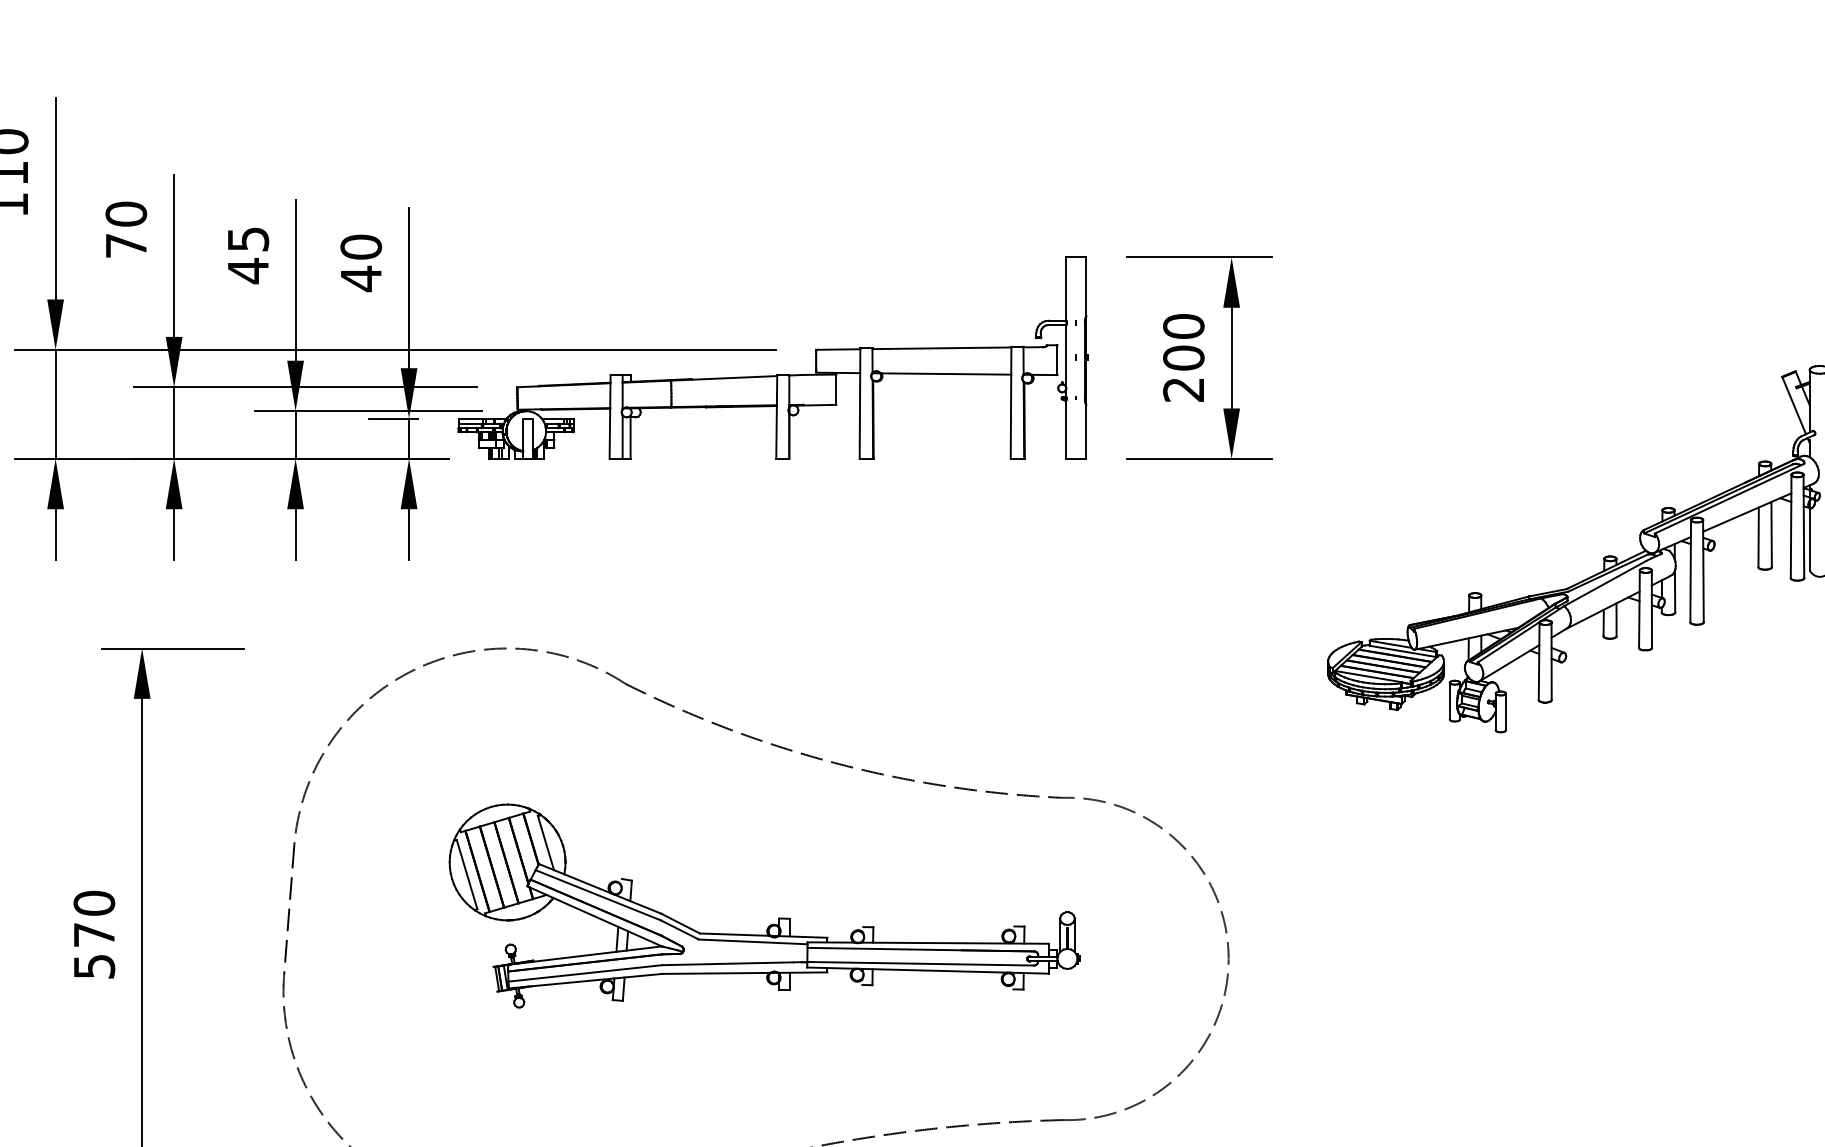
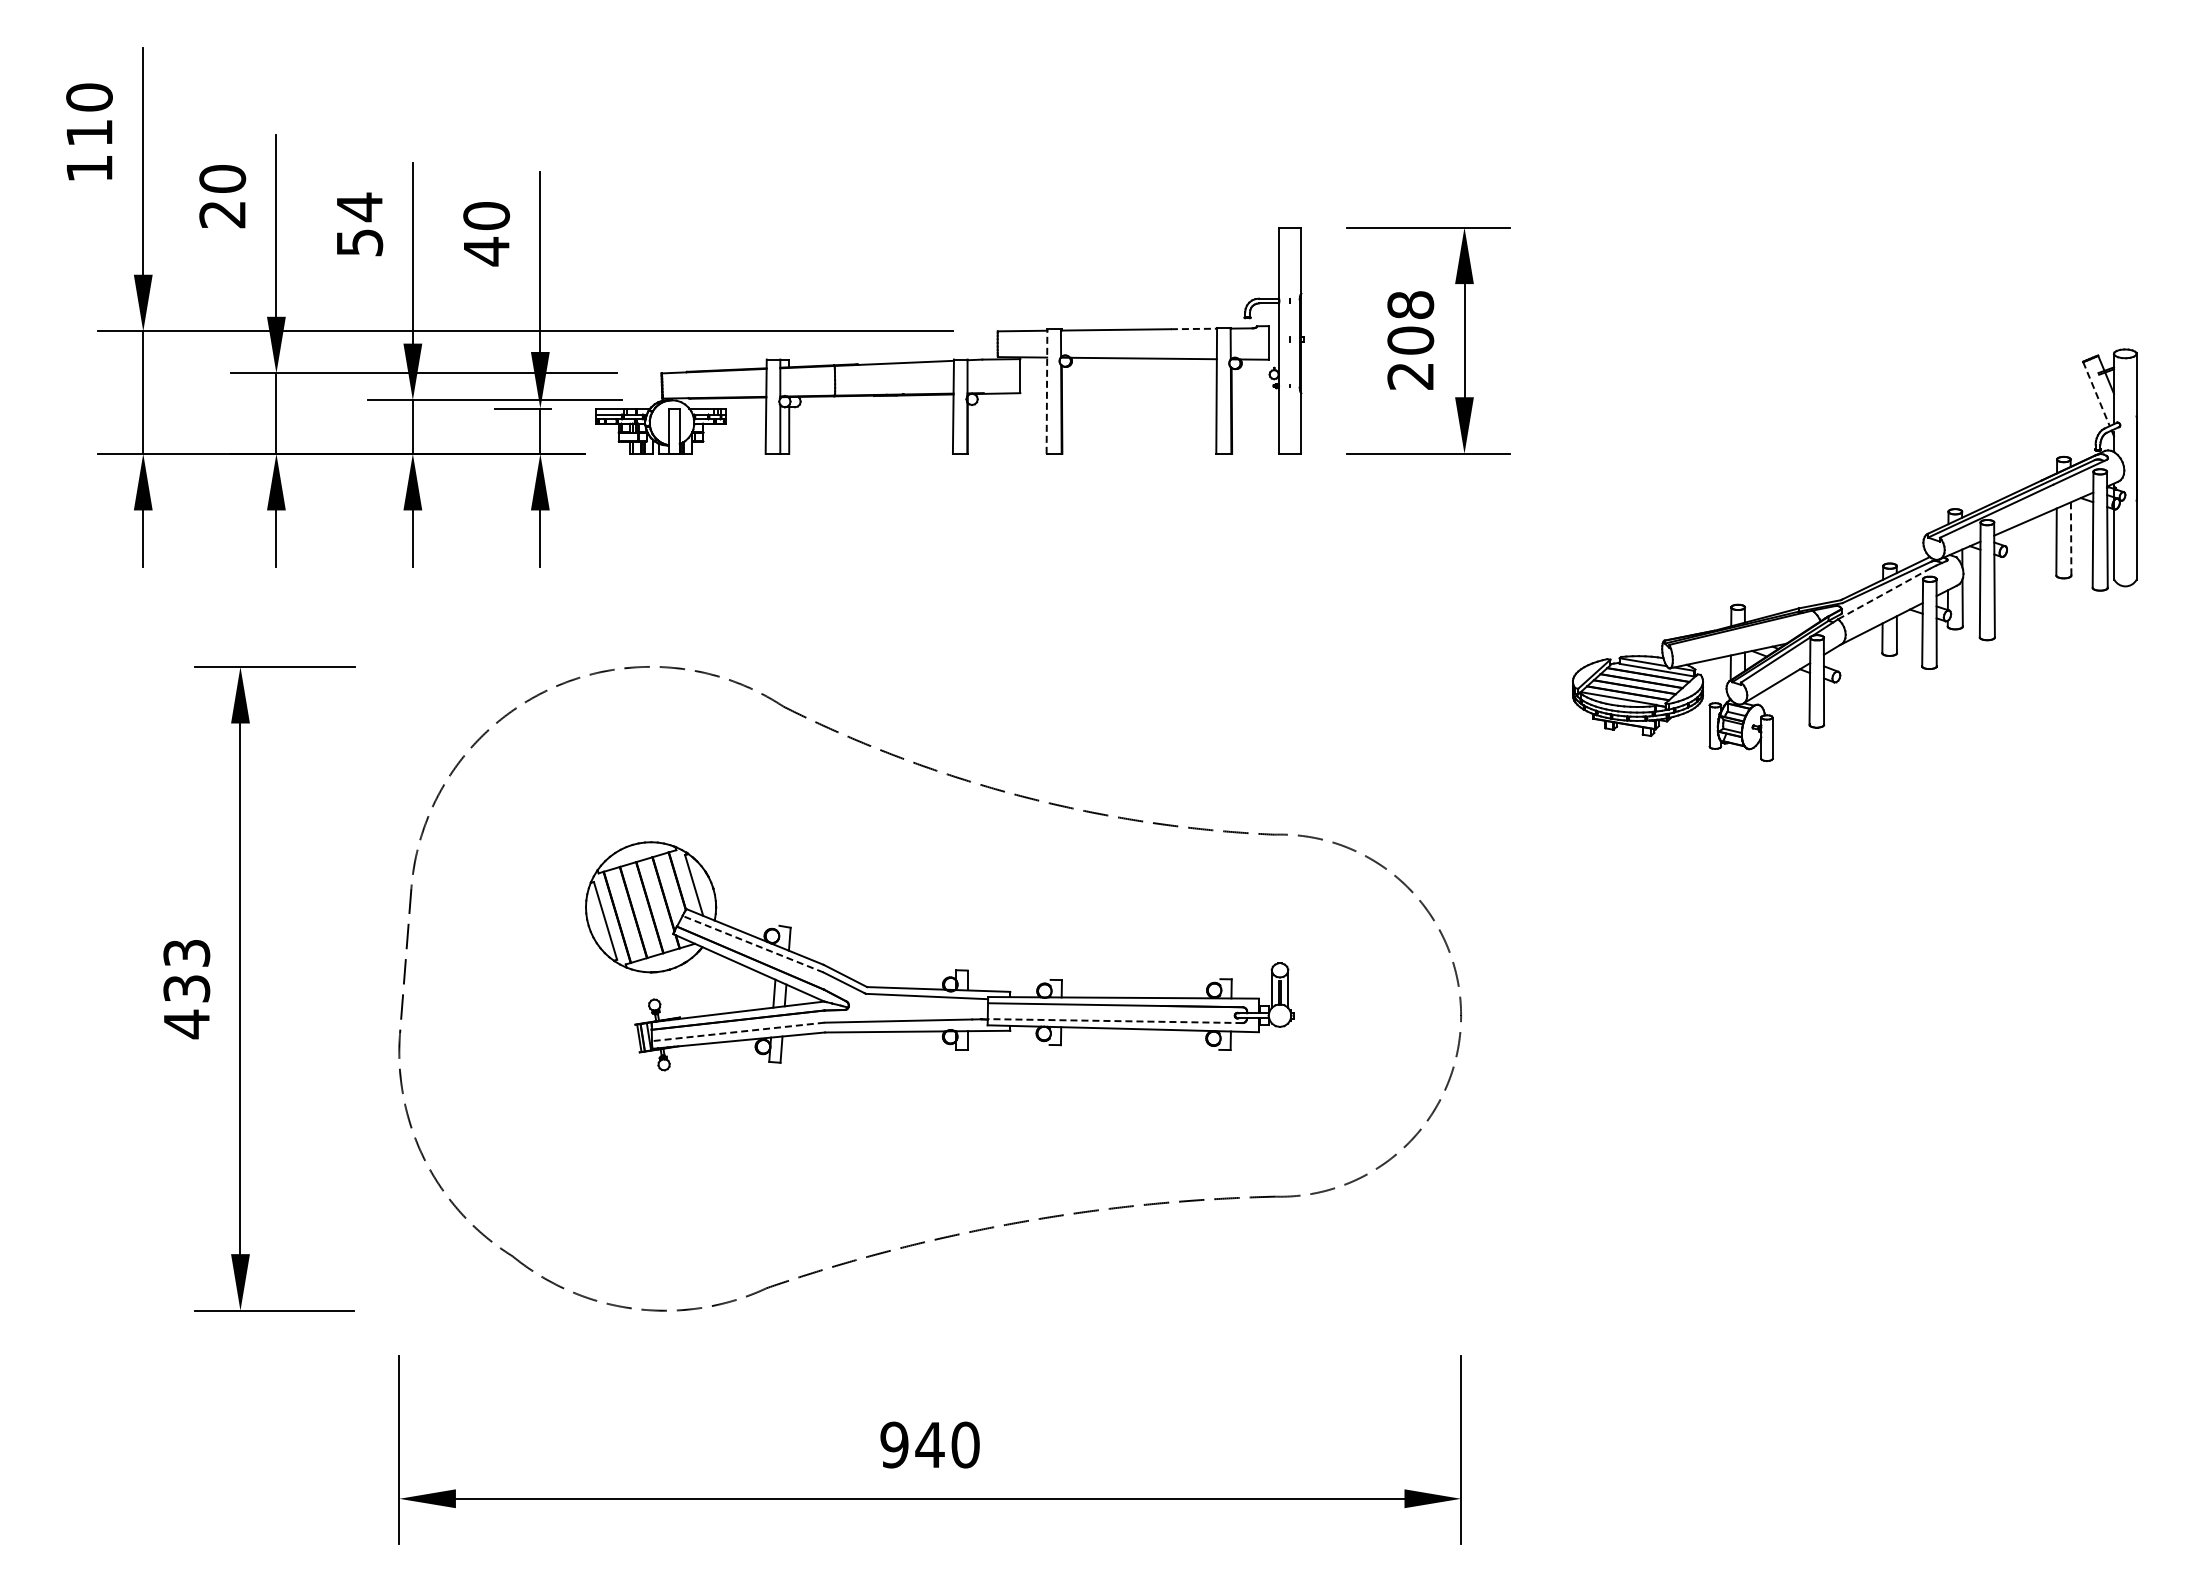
text: (126, 245) -> (222, 214), 70 -> 20
text: (248, 254) -> (360, 224), 45 -> 54
text: (1183, 326) -> (1410, 305), 200 -> 208
line: (991, 347) -> (1194, 328), solid -> dashed
line: (859, 403) -> (1046, 391), solid -> dashed
line: (1794, 406) -> (2096, 394), solid -> dashed
line: (1771, 535) -> (2071, 539), solid -> dashed
line: (1605, 583) -> (1884, 593), solid -> dashed
line: (598, 895) -> (753, 944), solid -> dashed
text: (94, 935) -> (186, 989), 570 -> 433
line: (920, 964) -> (1114, 1021), solid -> dashed
line: (585, 973) -> (738, 1031), solid -> dashed

